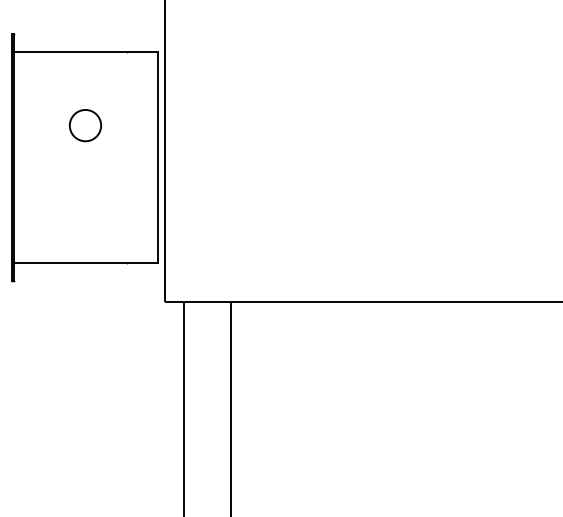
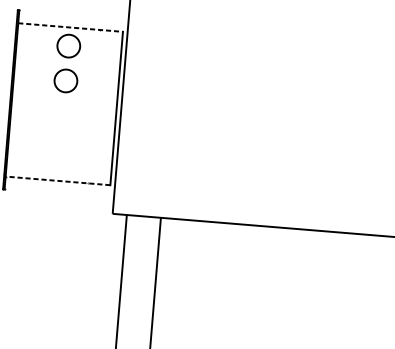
line: (86, 51) -> (71, 27), solid -> dashed
circle: (85, 77) -> (68, 46), added
line: (85, 263) -> (57, 180), solid -> dashed

